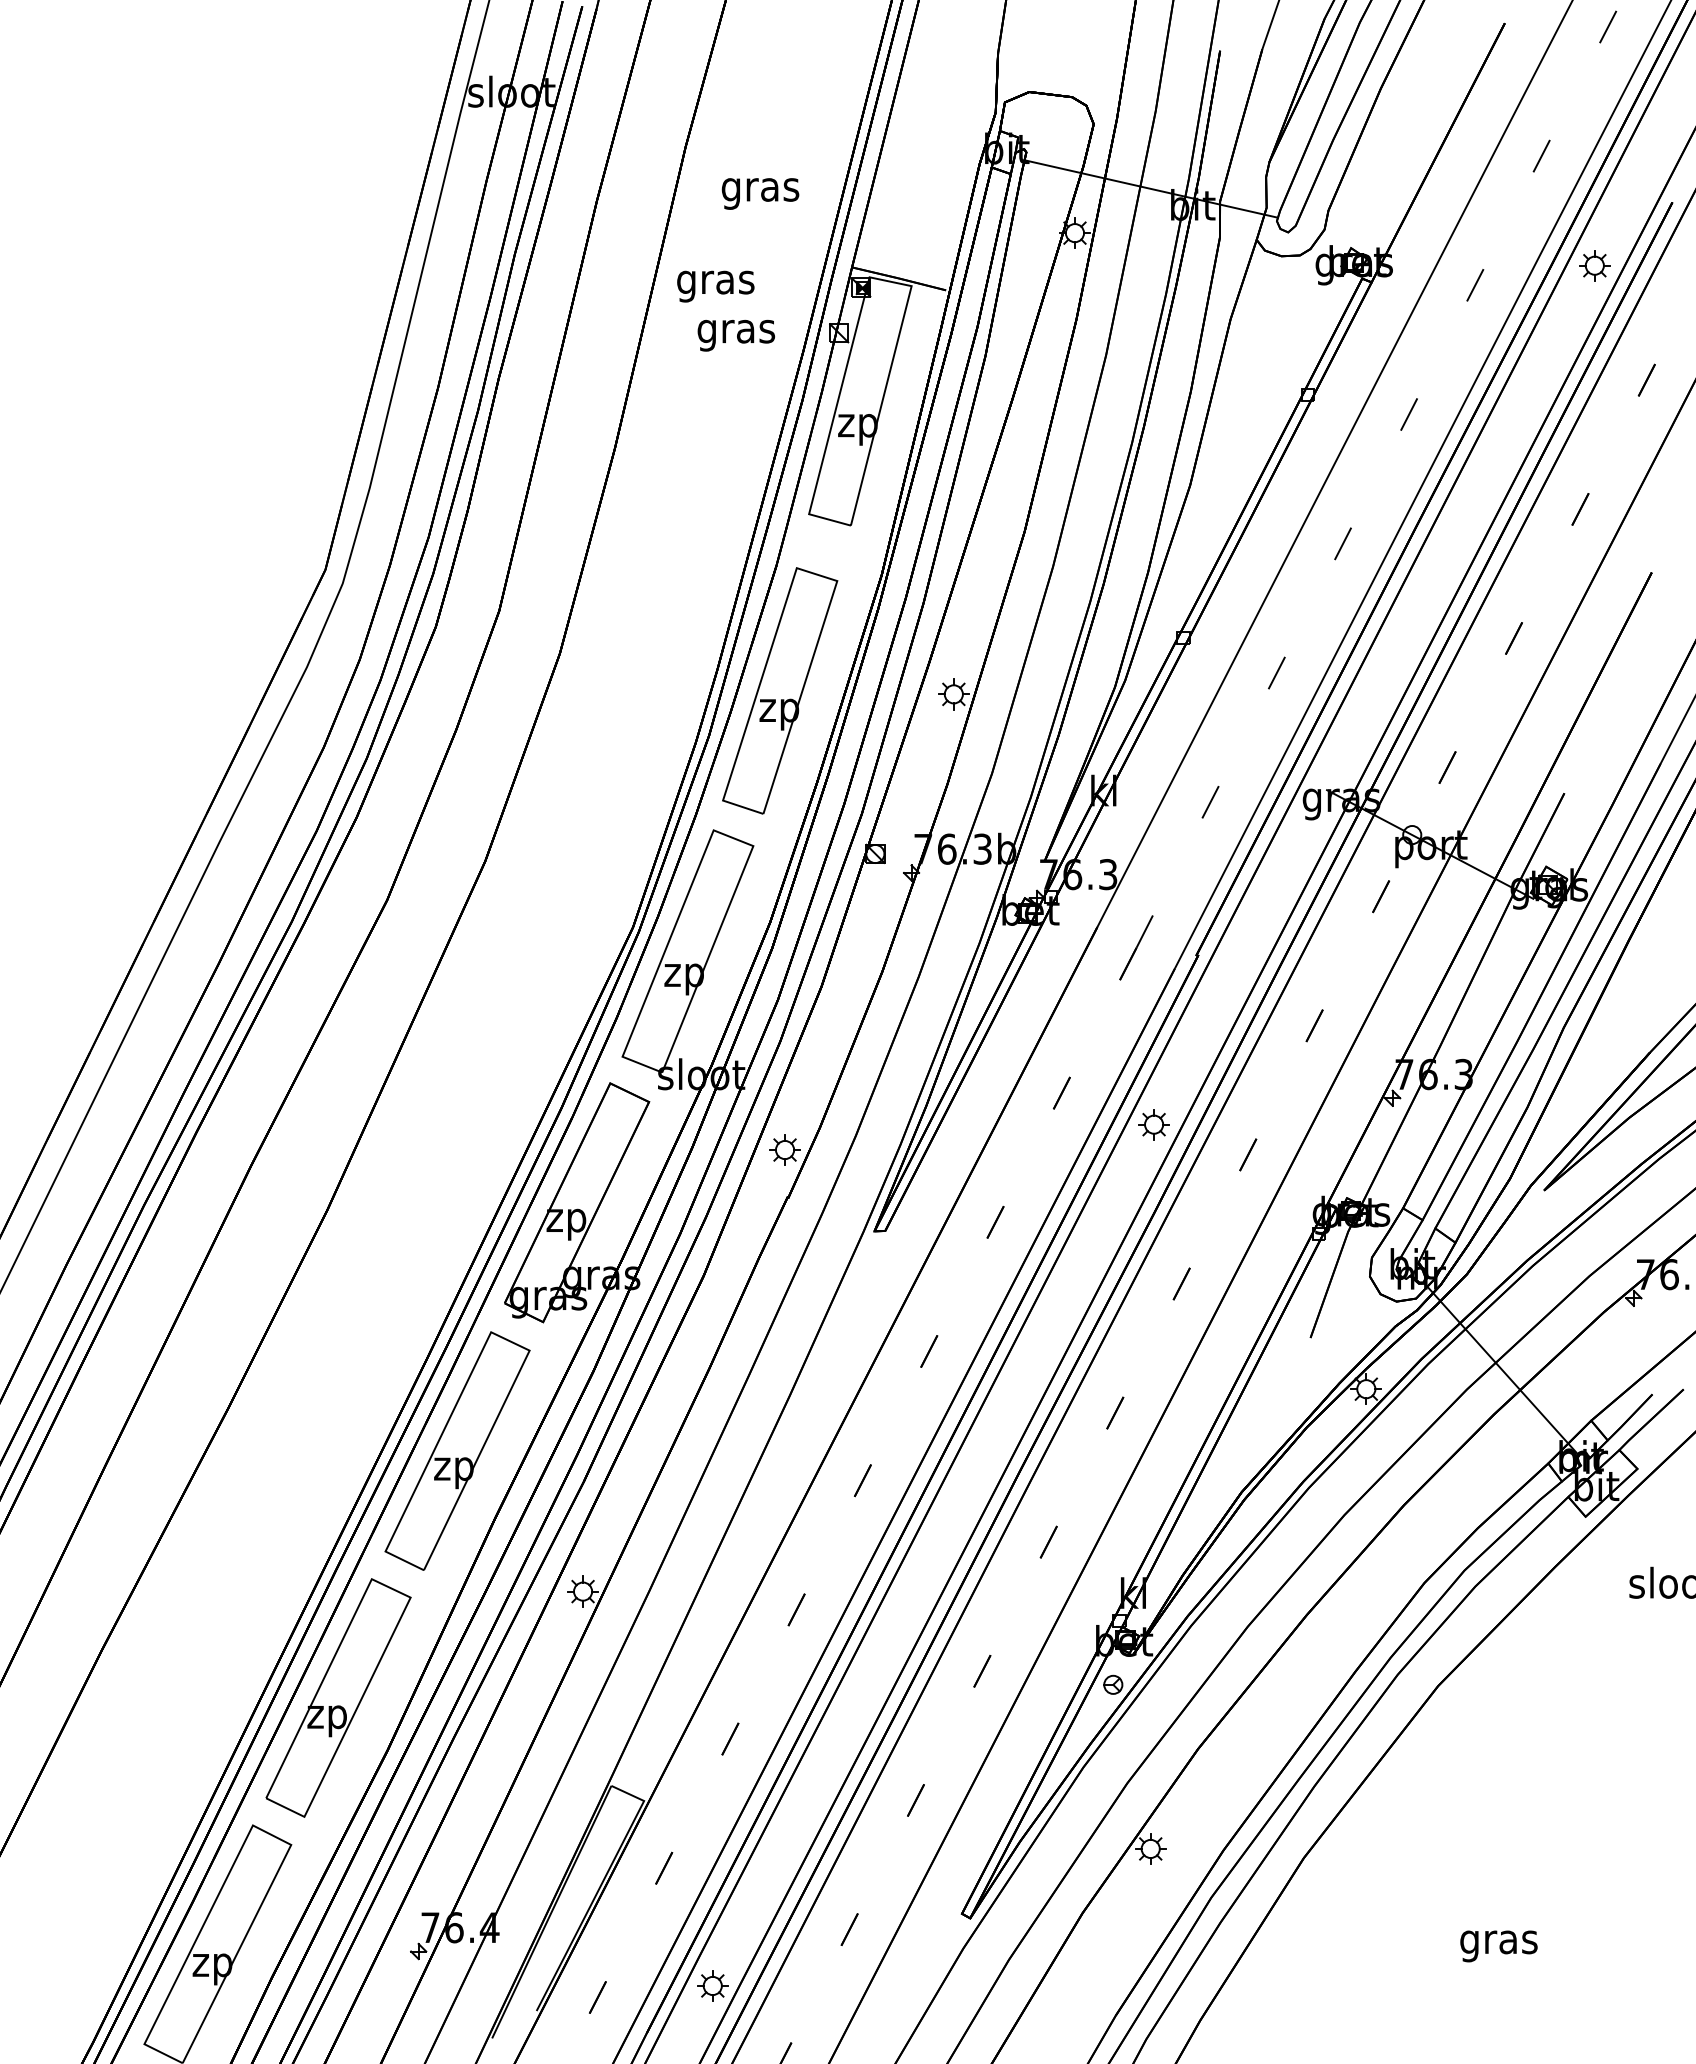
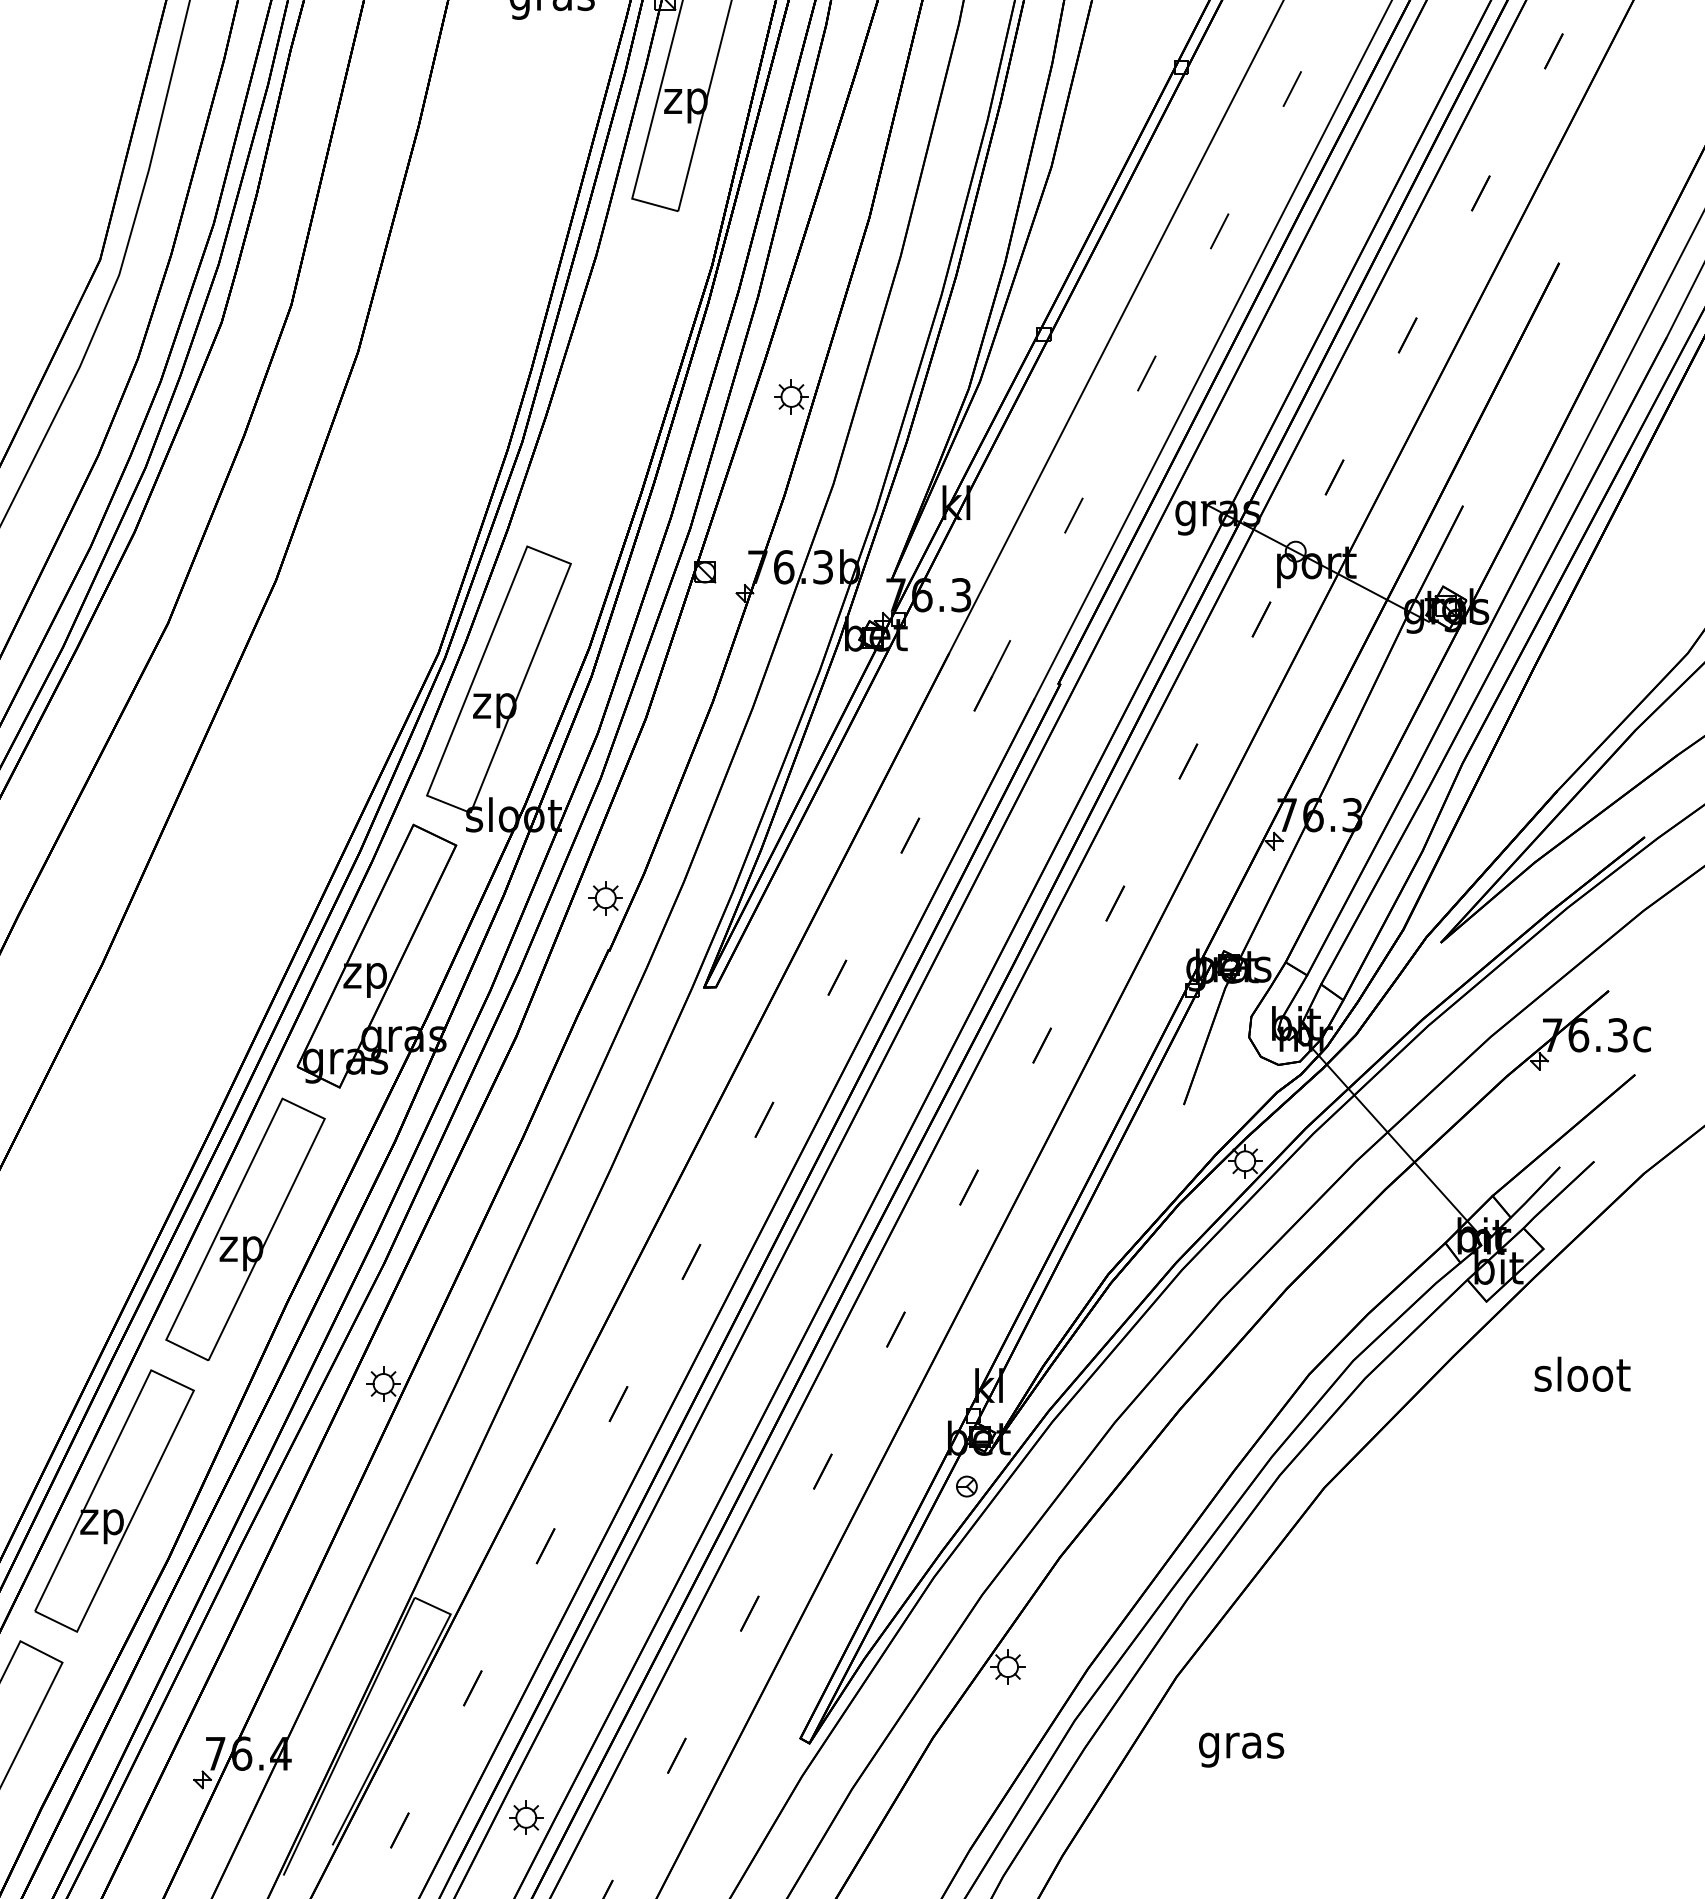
part: (780, 690) -> (600, 392), removed
part: (1153, 1124) -> (1011, 870), removed
text: (1498, 1946) -> (1241, 1750), moved

